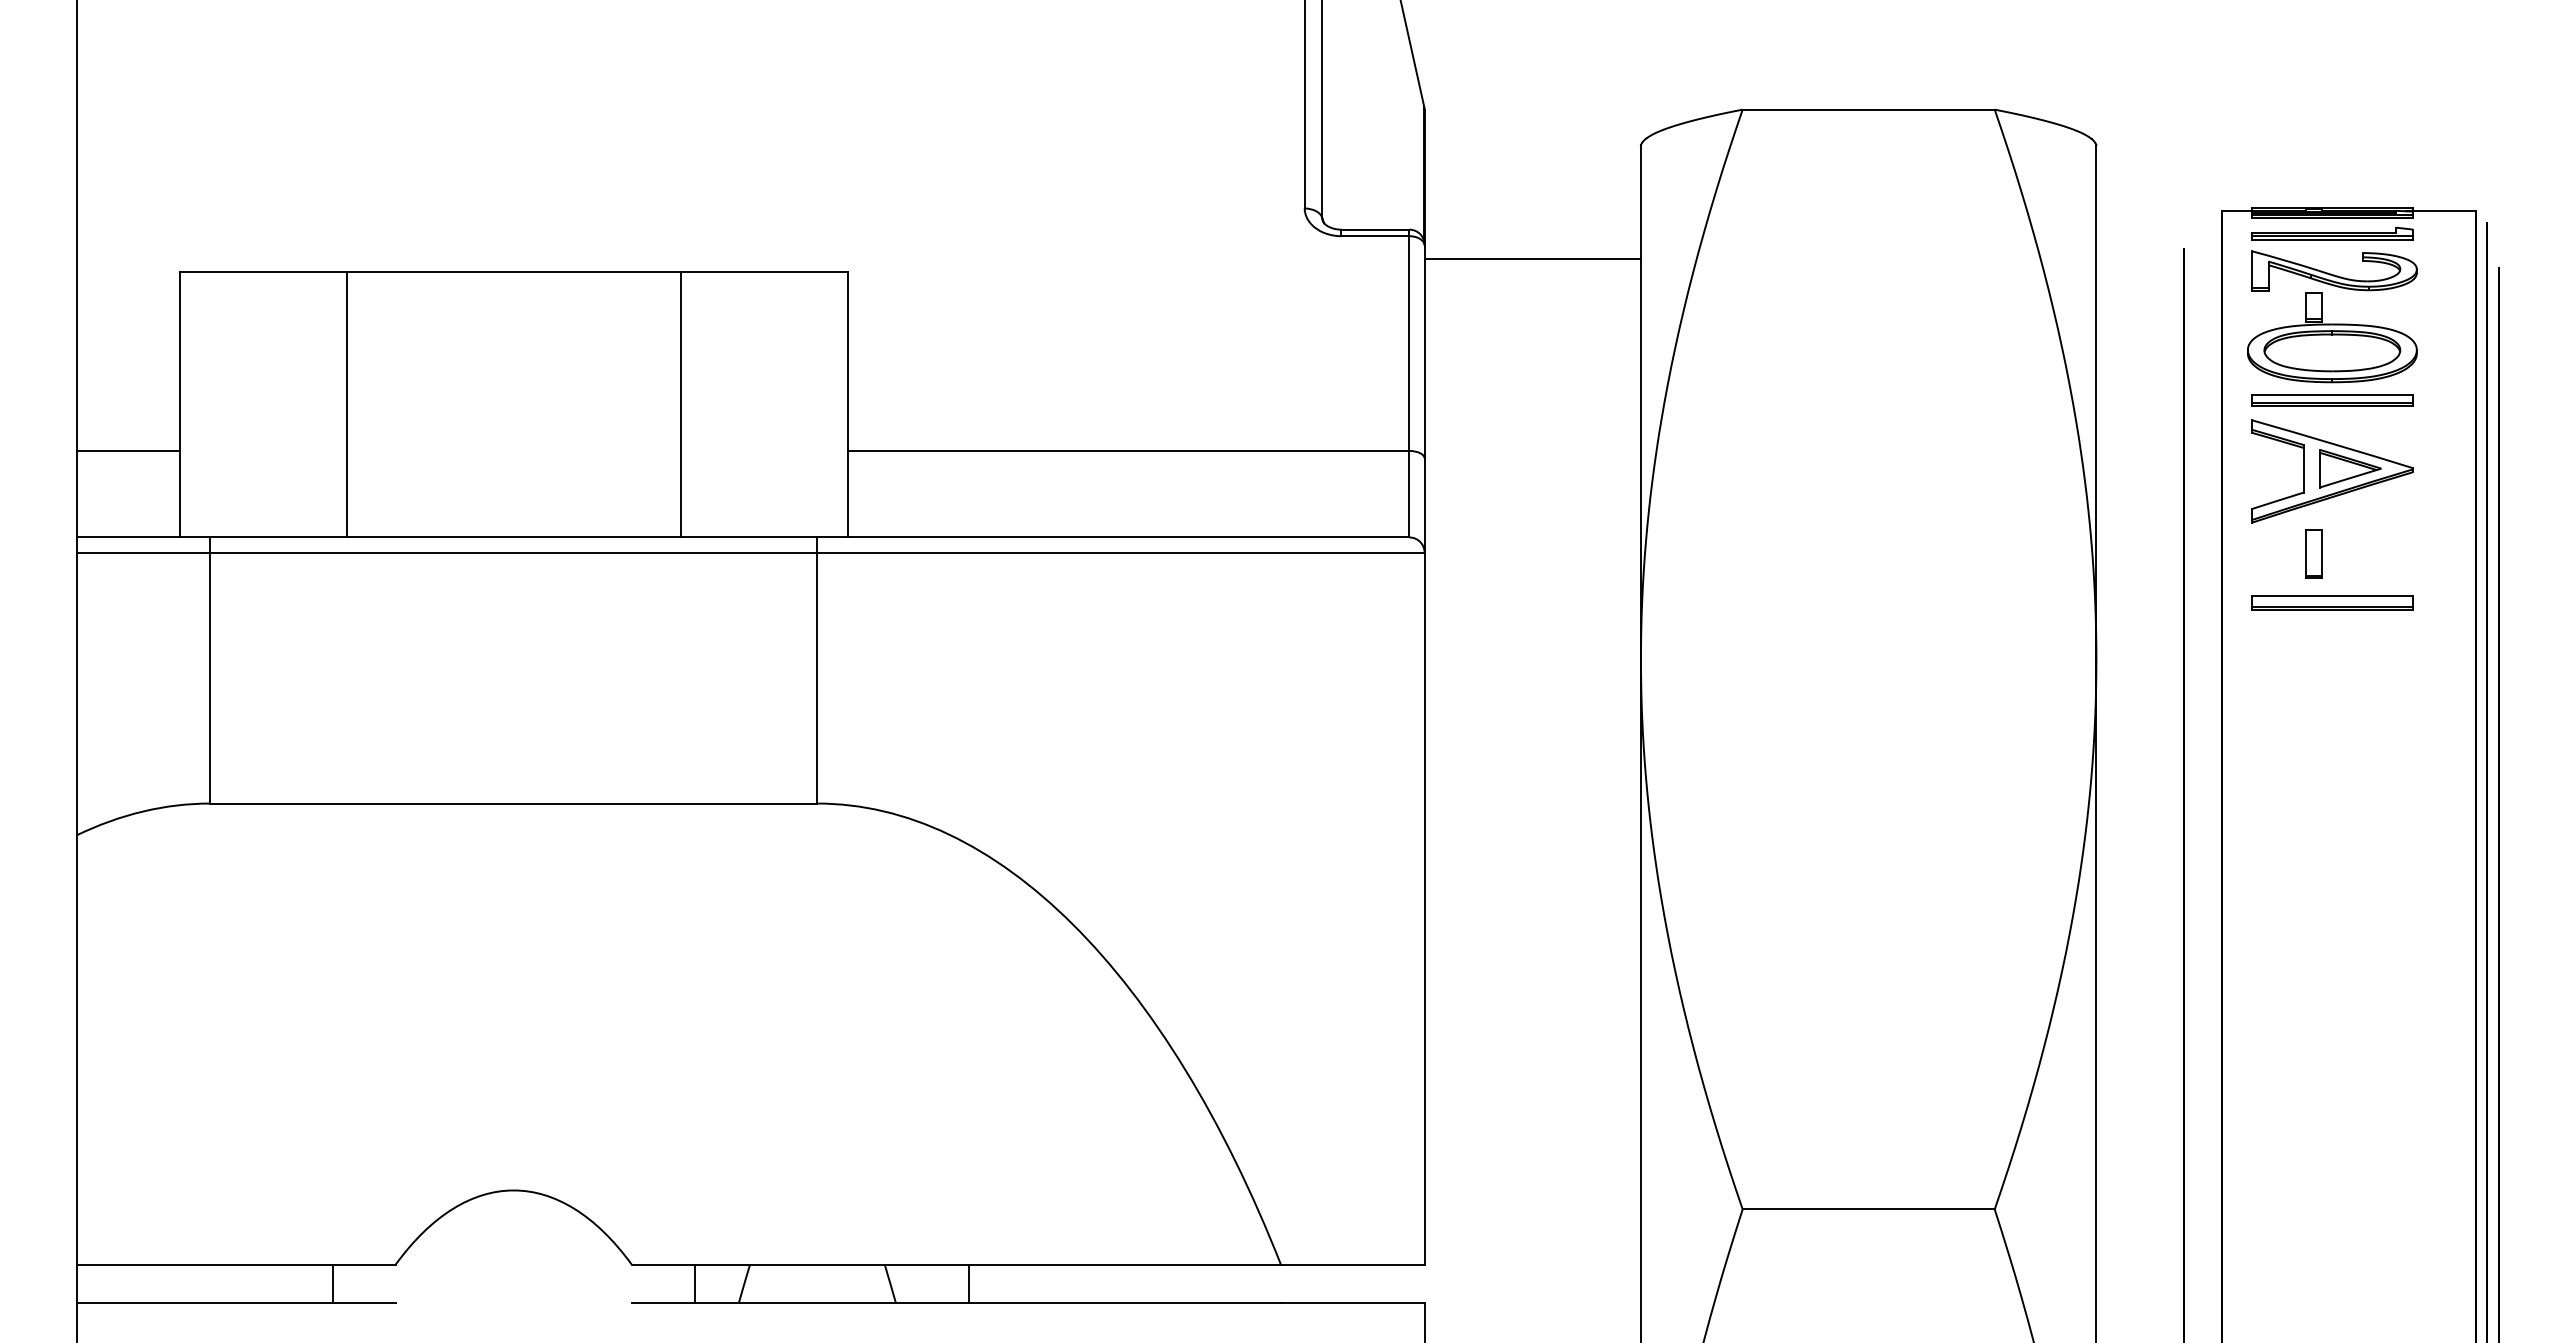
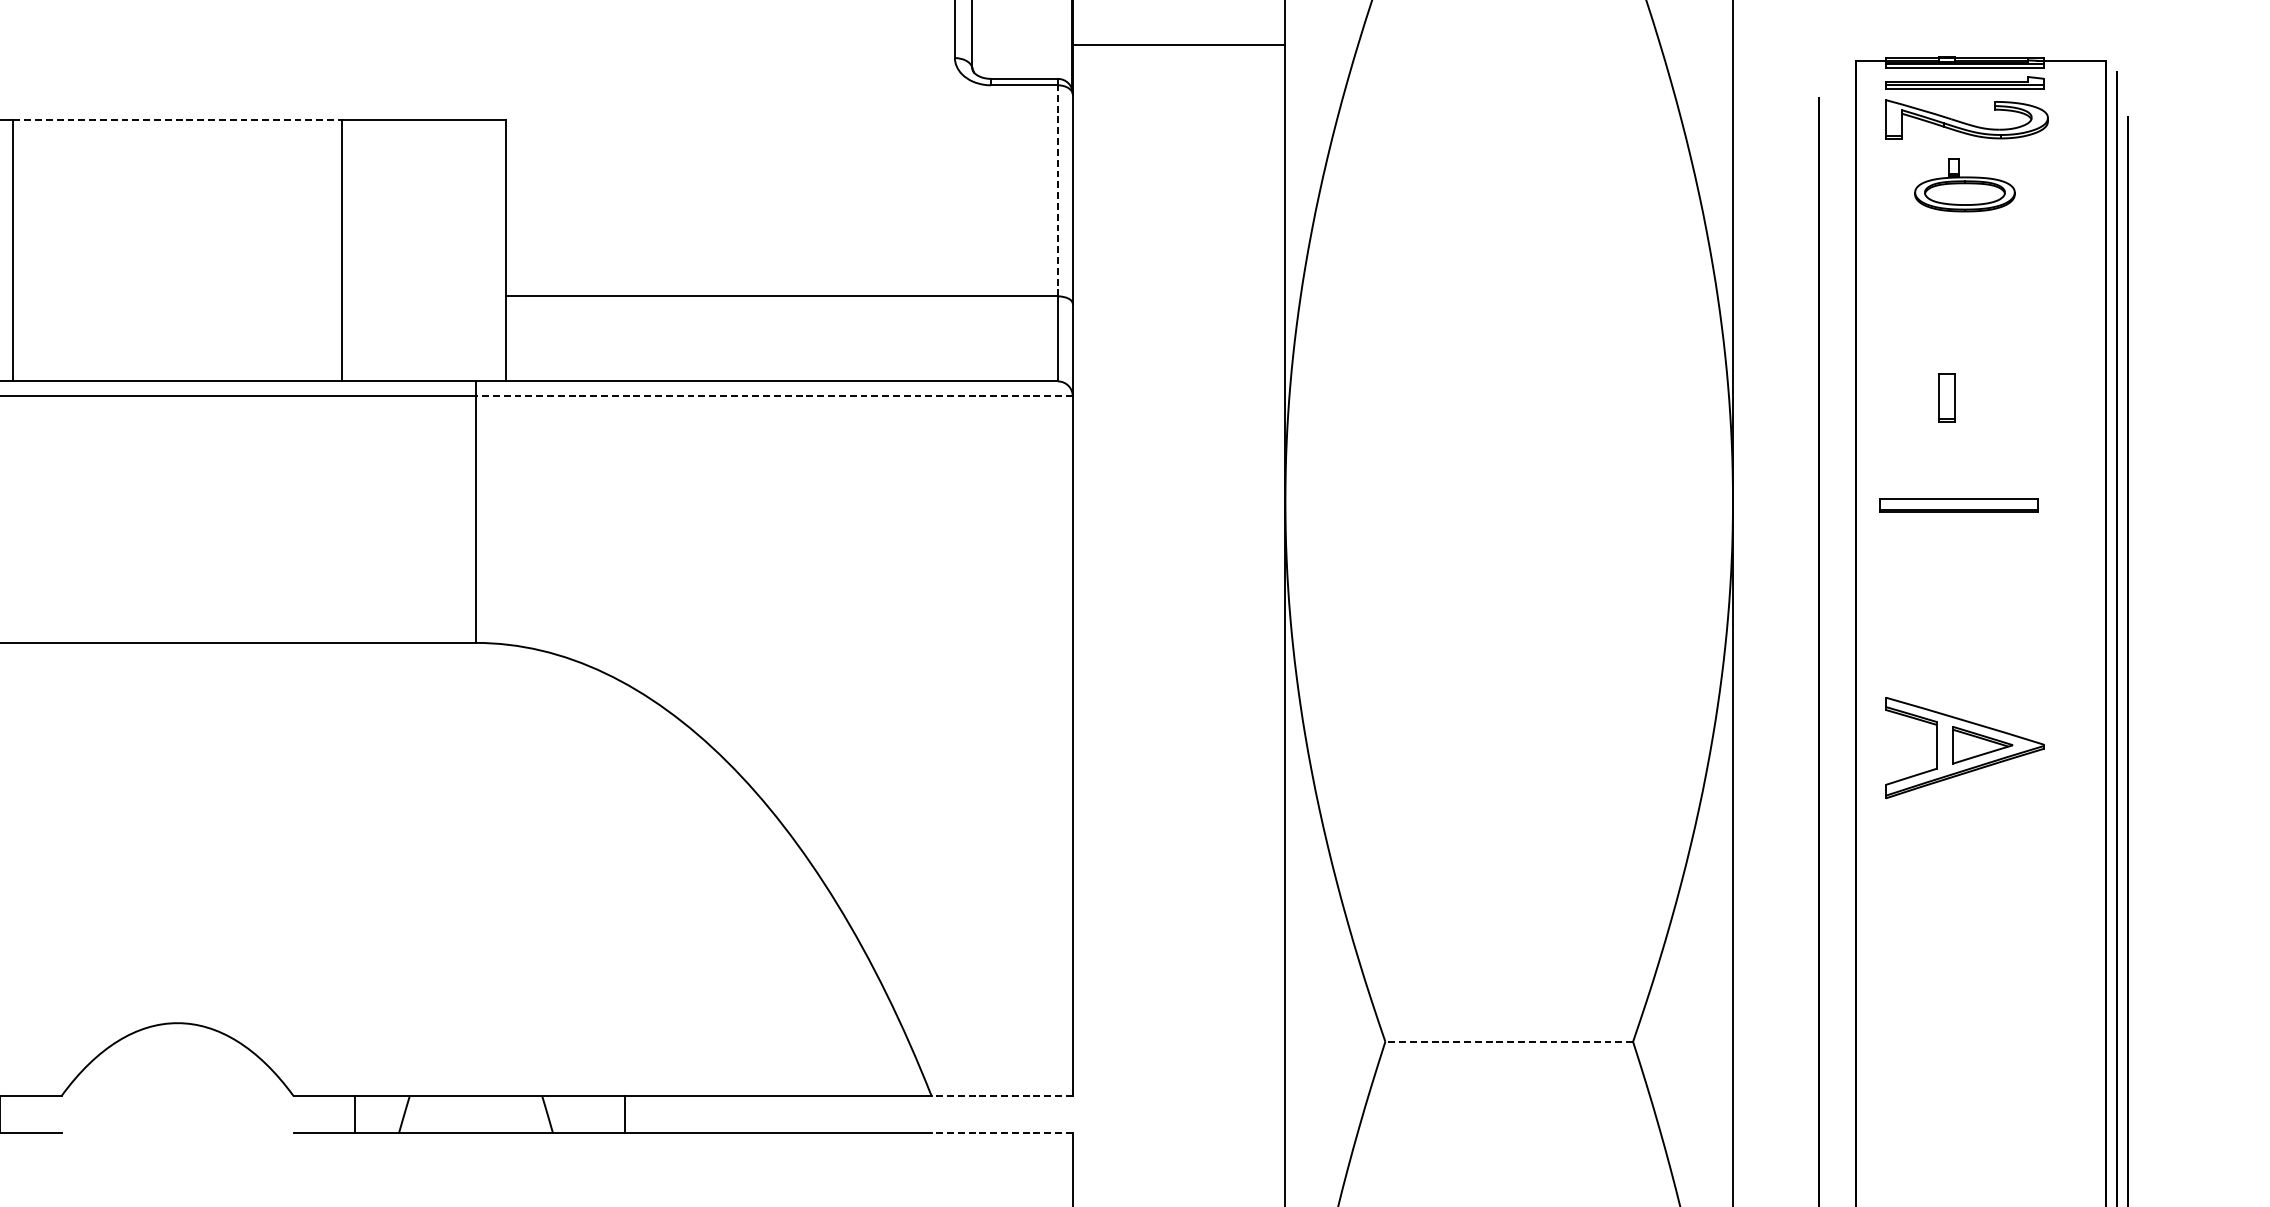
line: (1532, 258) -> (1178, 44), moved
line: (513, 271) -> (177, 120), solid -> dashed
part: (2332, 337) -> (1965, 184), size x0.6
line: (1409, 343) -> (1057, 190), solid -> dashed
part: (2332, 400) -> (1965, 246), removed
part: (2332, 471) -> (1965, 748), moved
line: (1121, 552) -> (774, 396), solid -> dashed
part: (2332, 602) -> (1959, 505), moved
line: (1868, 1209) -> (1509, 1041), solid -> dashed
line: (1352, 1264) -> (1001, 1095), solid -> dashed
line: (1352, 1302) -> (1001, 1133), solid -> dashed

